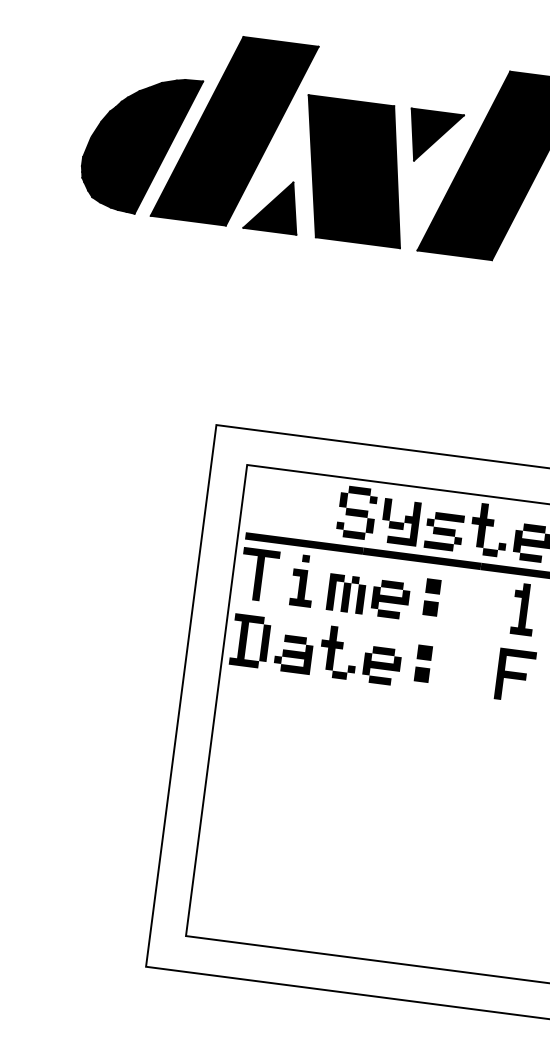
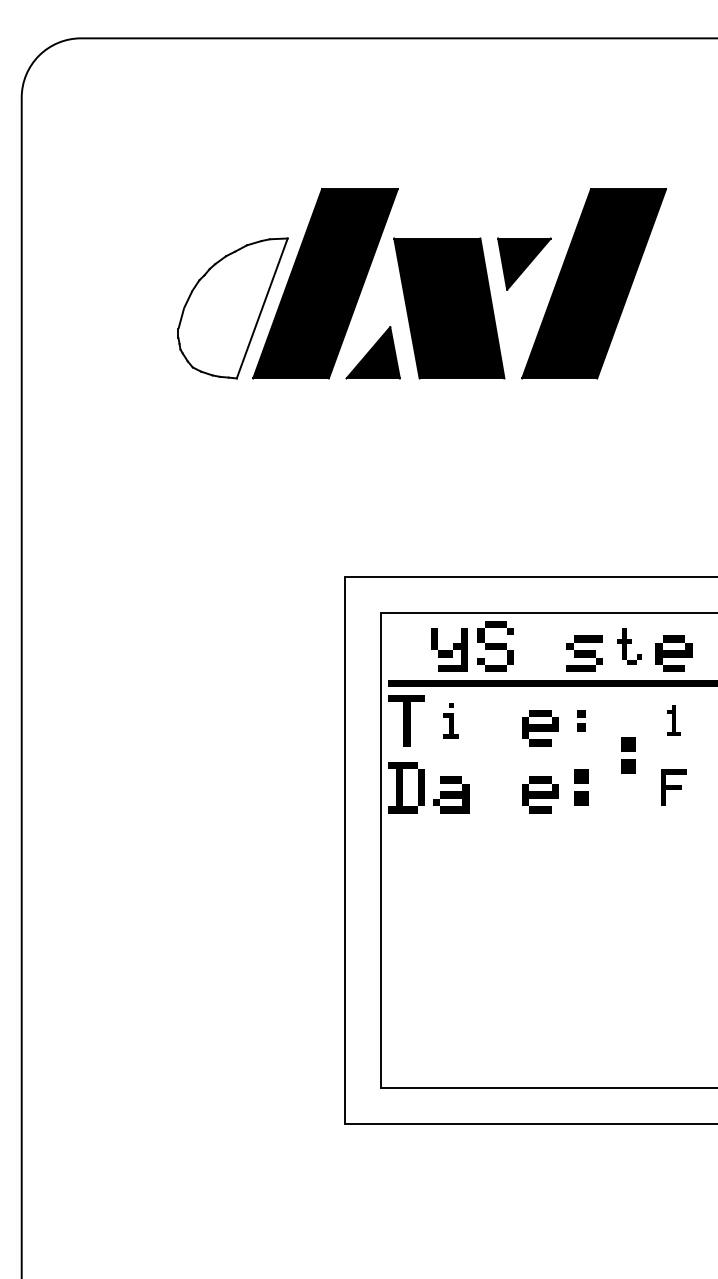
fill: (139, 143) -> (232, 308), removed
part: (400, 521) -> (449, 649), moved
part: (489, 530) -> (629, 646), size x0.7
part: (302, 580) -> (450, 720), size x0.7
part: (346, 594) -> (495, 728), removed
part: (432, 597) -> (581, 720), size x0.6
part: (523, 609) -> (673, 720), size x0.6
part: (474, 638) -> (628, 755), added
part: (338, 652) -> (495, 787), removed
part: (514, 675) -> (673, 787), size x0.7

